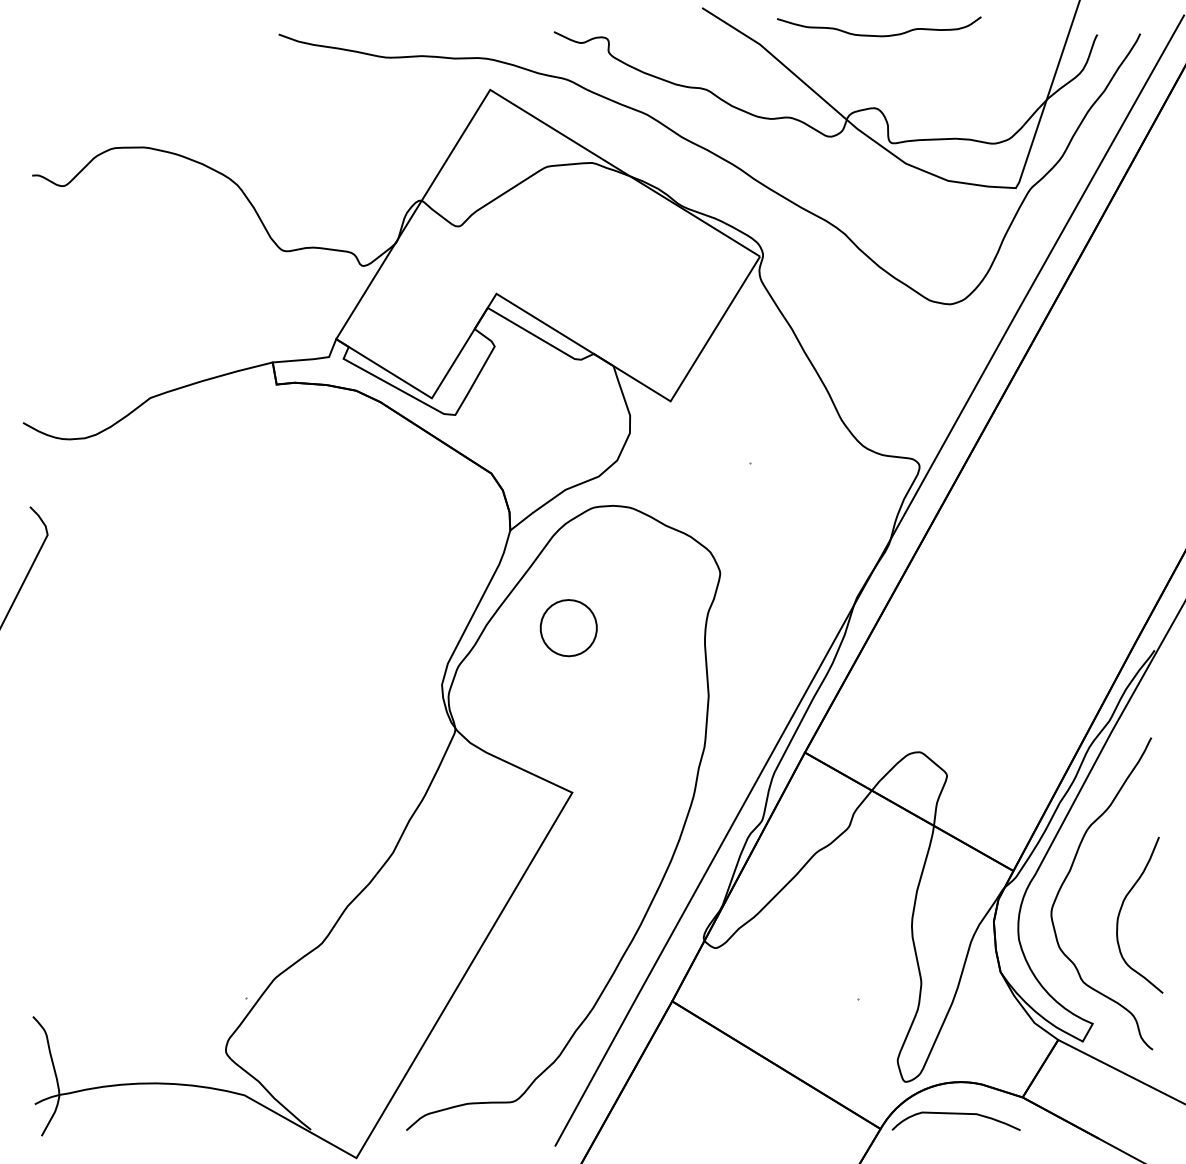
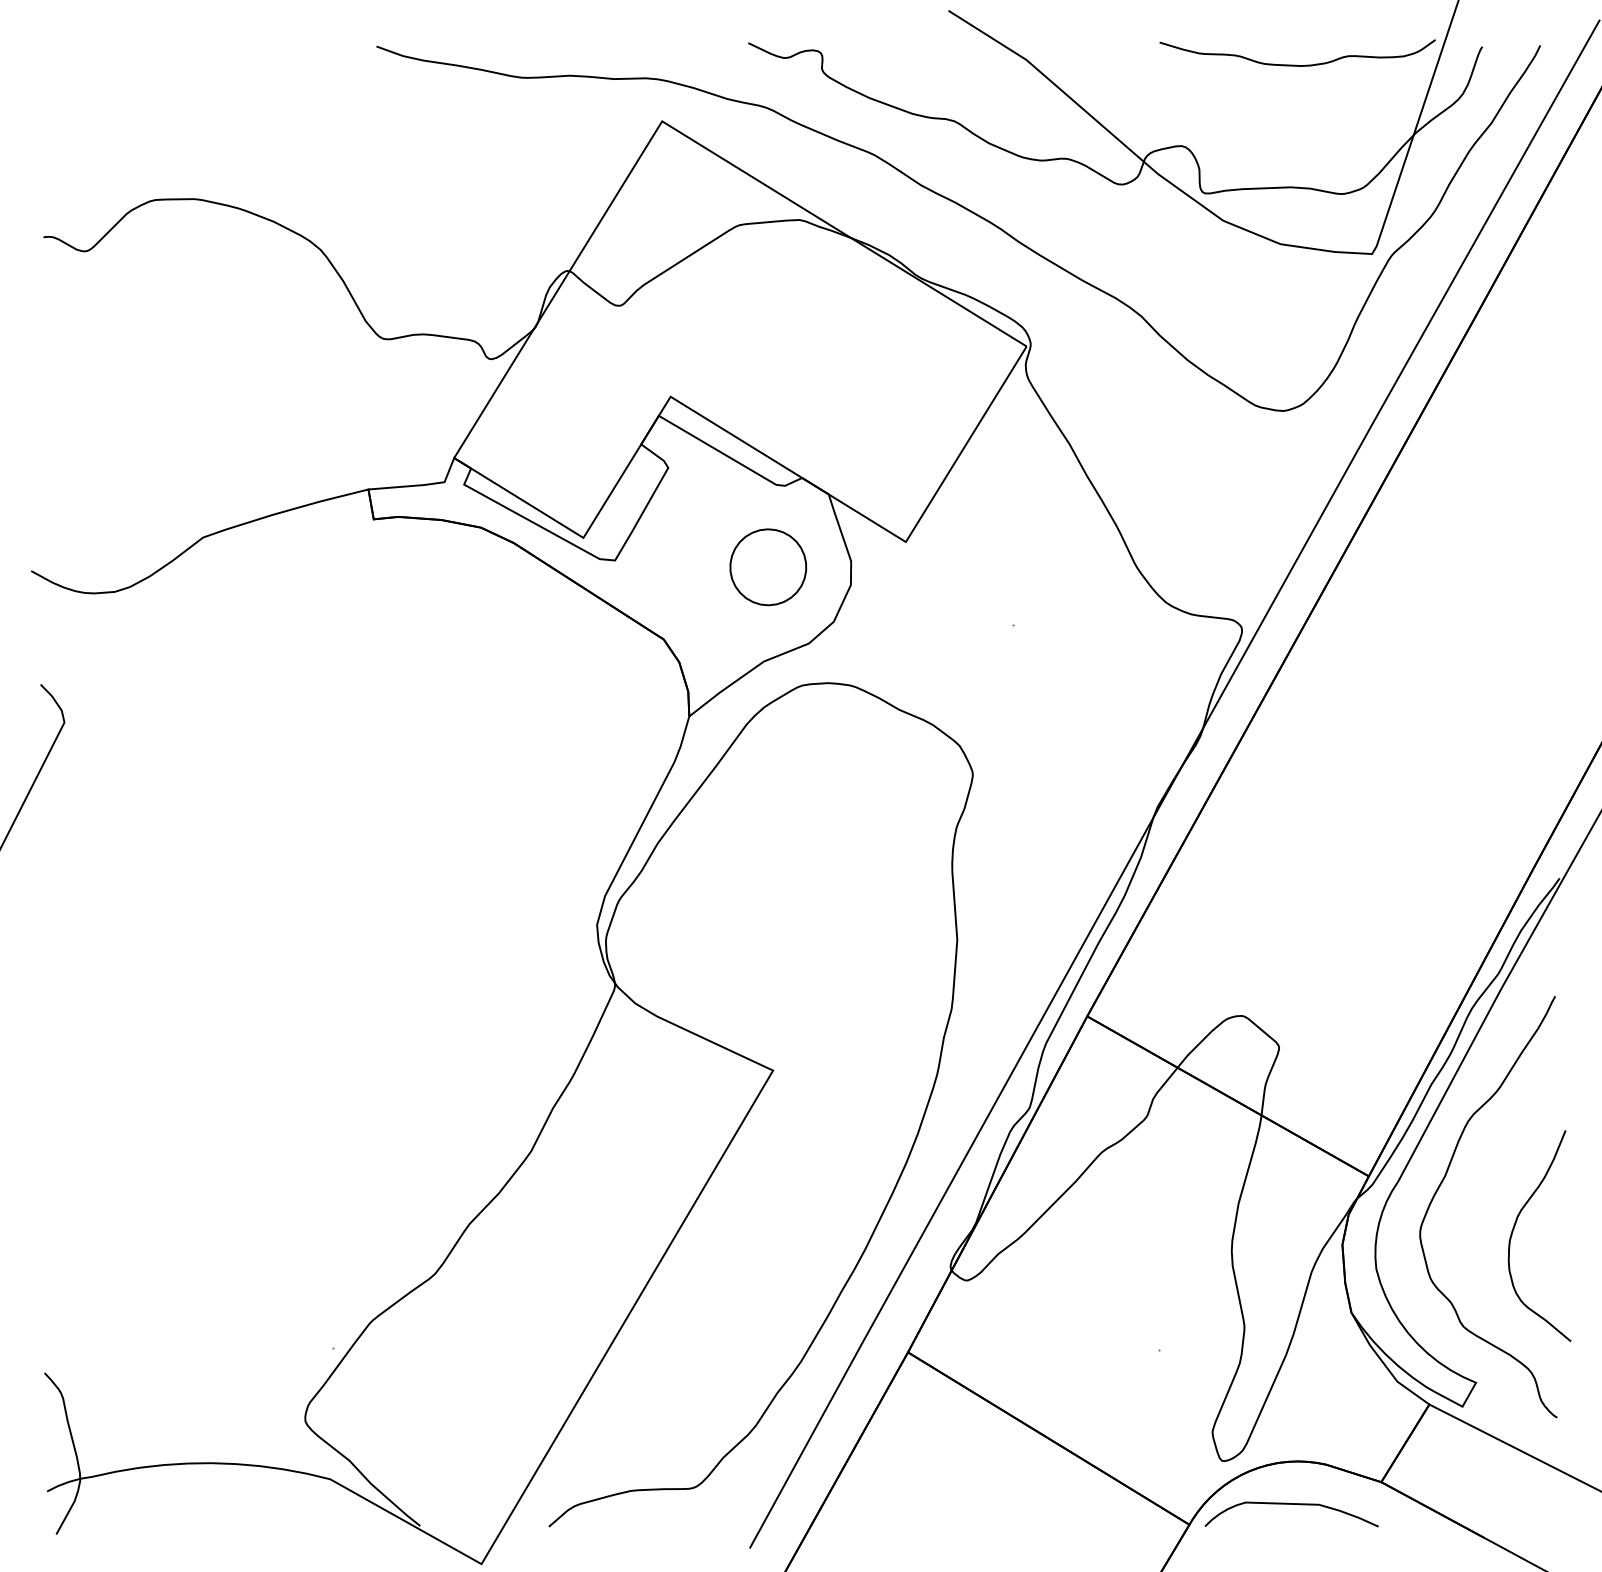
curve: (878, 35) -> (1296, 64), moved
part: (568, 628) -> (768, 567), moved

